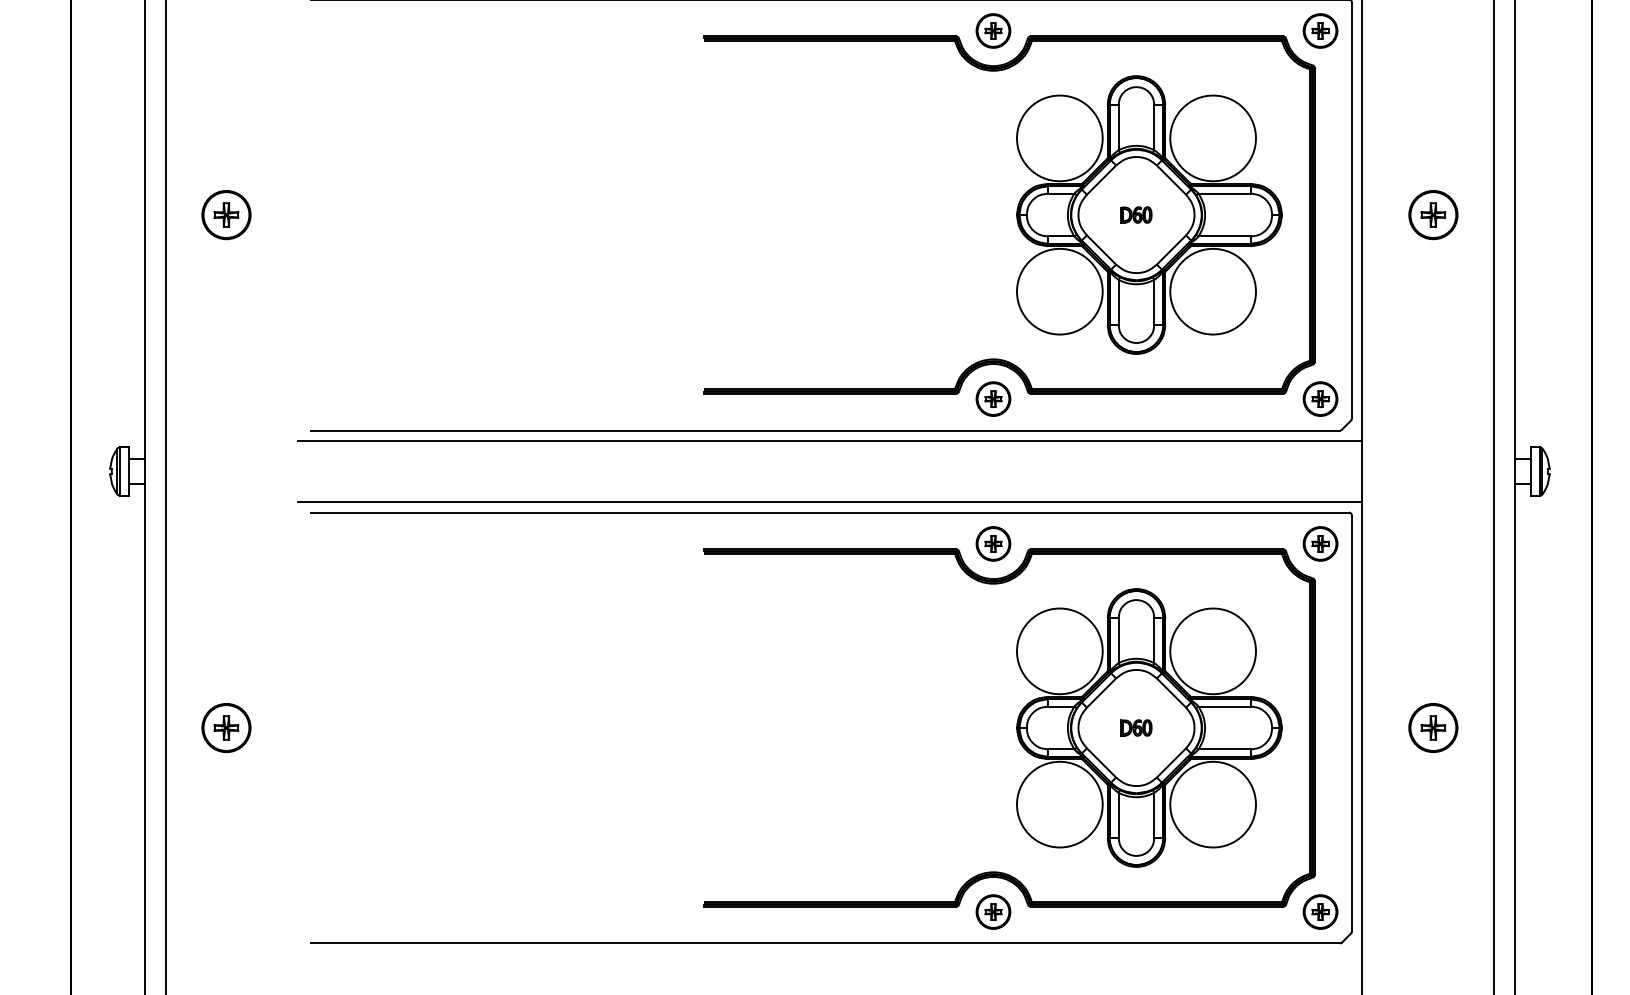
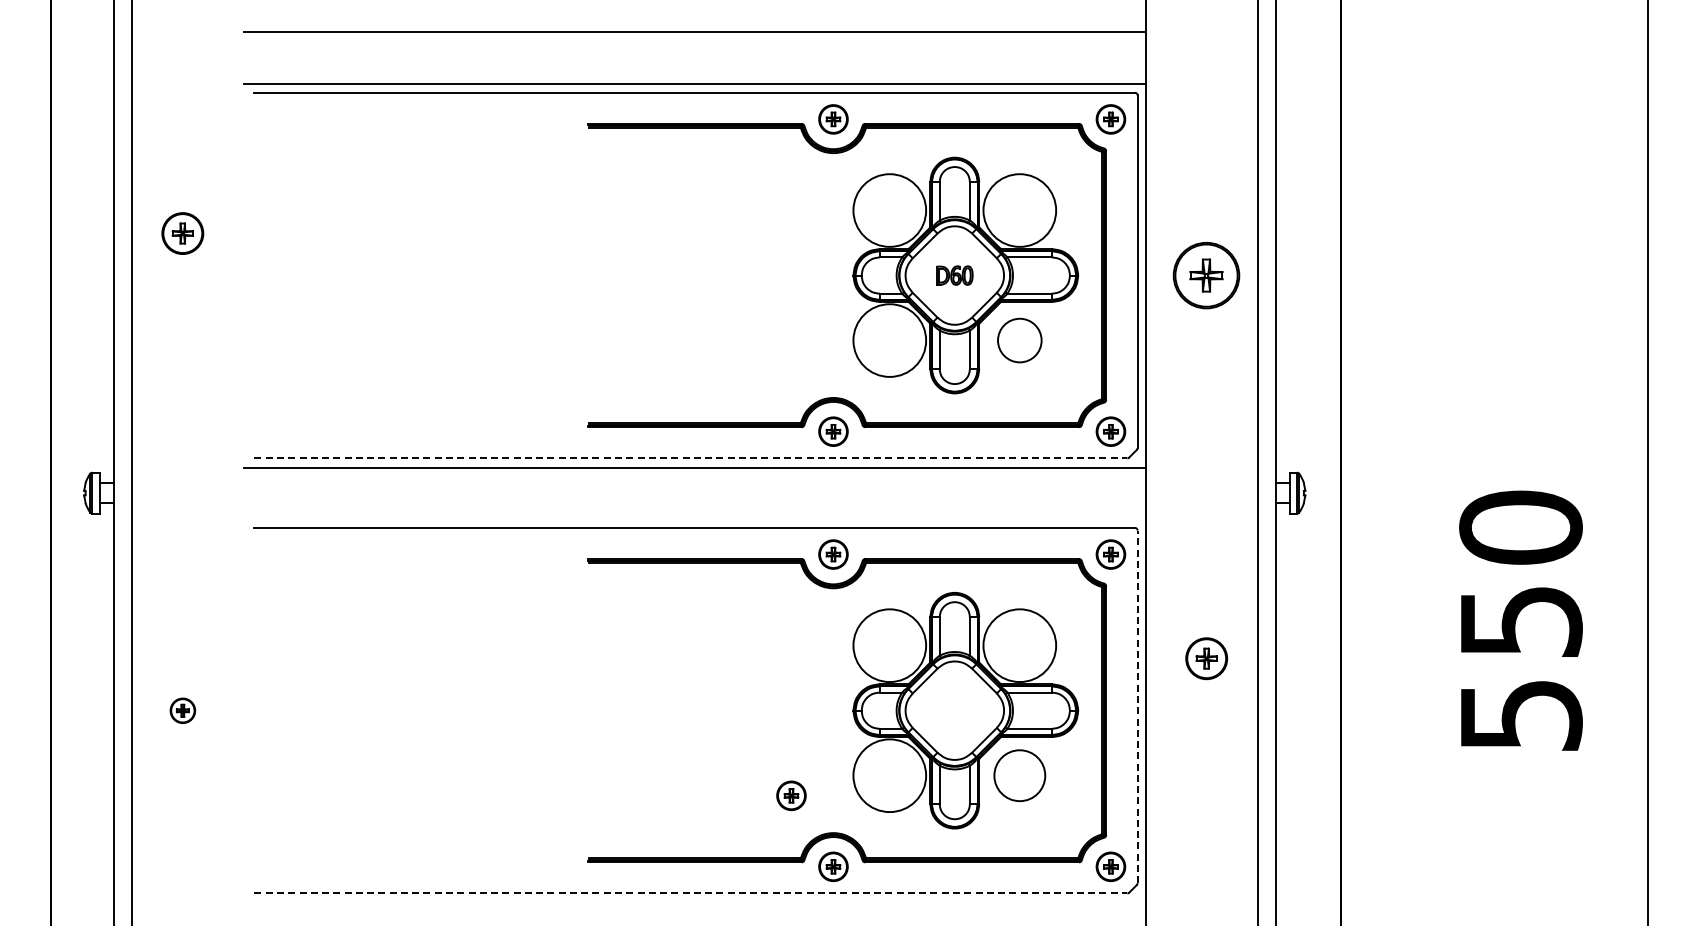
part: (226, 214) -> (182, 233), moved
part: (1136, 214) -> (954, 275), size x1.4
part: (1433, 214) -> (1206, 275), size x1.6
circle: (1212, 291) -> (1019, 340), size x0.6
line: (826, 430) -> (691, 458), solid -> dashed
line: (829, 501) -> (694, 518), removed
line: (1351, 723) -> (1137, 706), solid -> dashed
part: (226, 727) -> (182, 710), size x0.6
part: (1136, 727) -> (954, 710), removed
part: (1433, 727) -> (1206, 658), moved
circle: (1212, 804) -> (1019, 775), size x0.7
part: (943, 827) -> (791, 795), added
line: (826, 943) -> (691, 893), solid -> dashed

